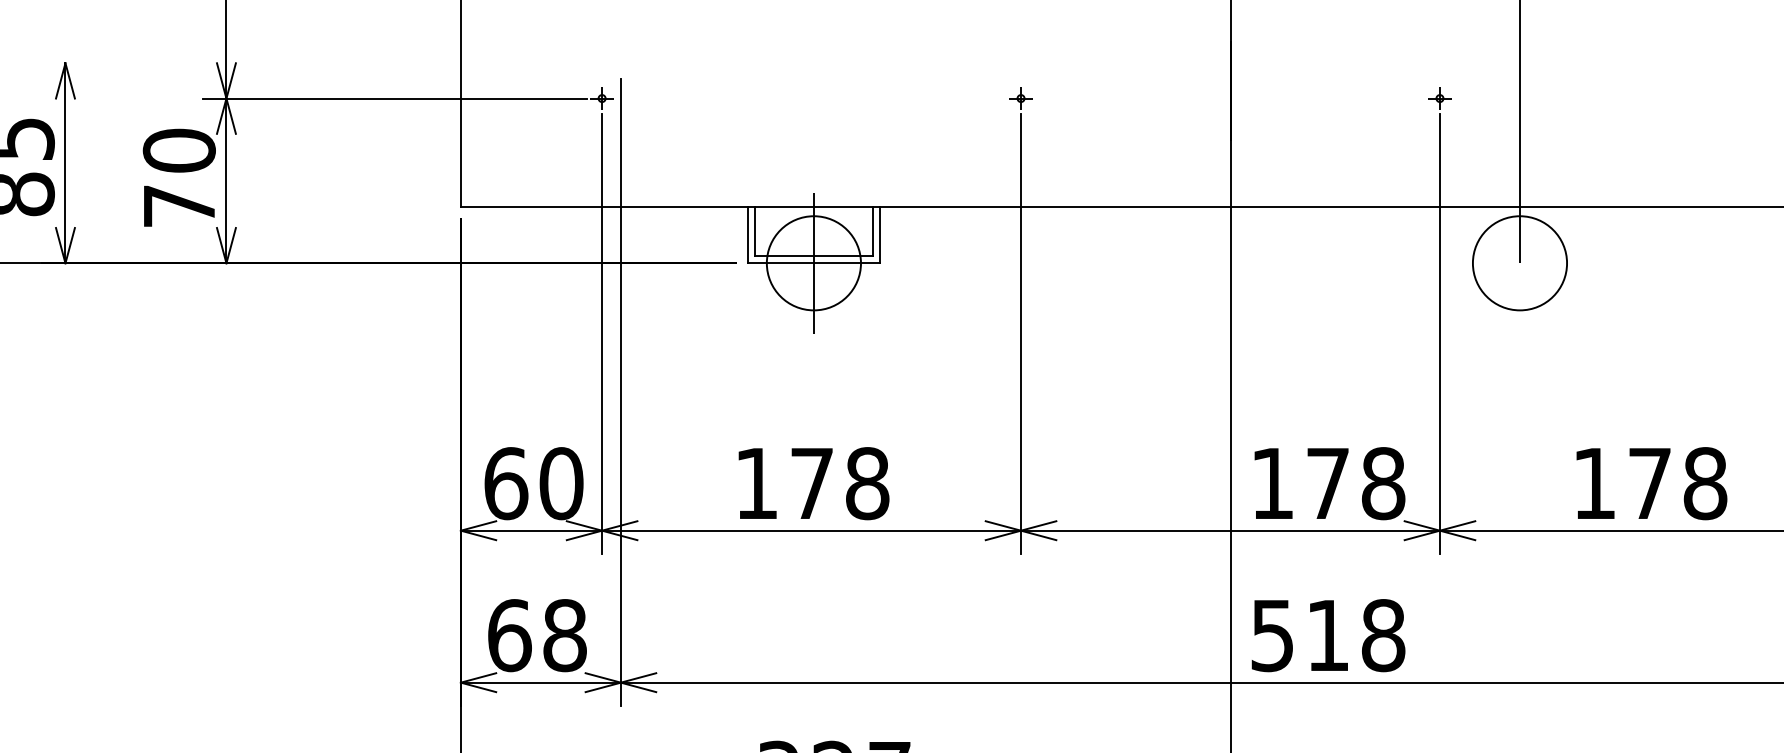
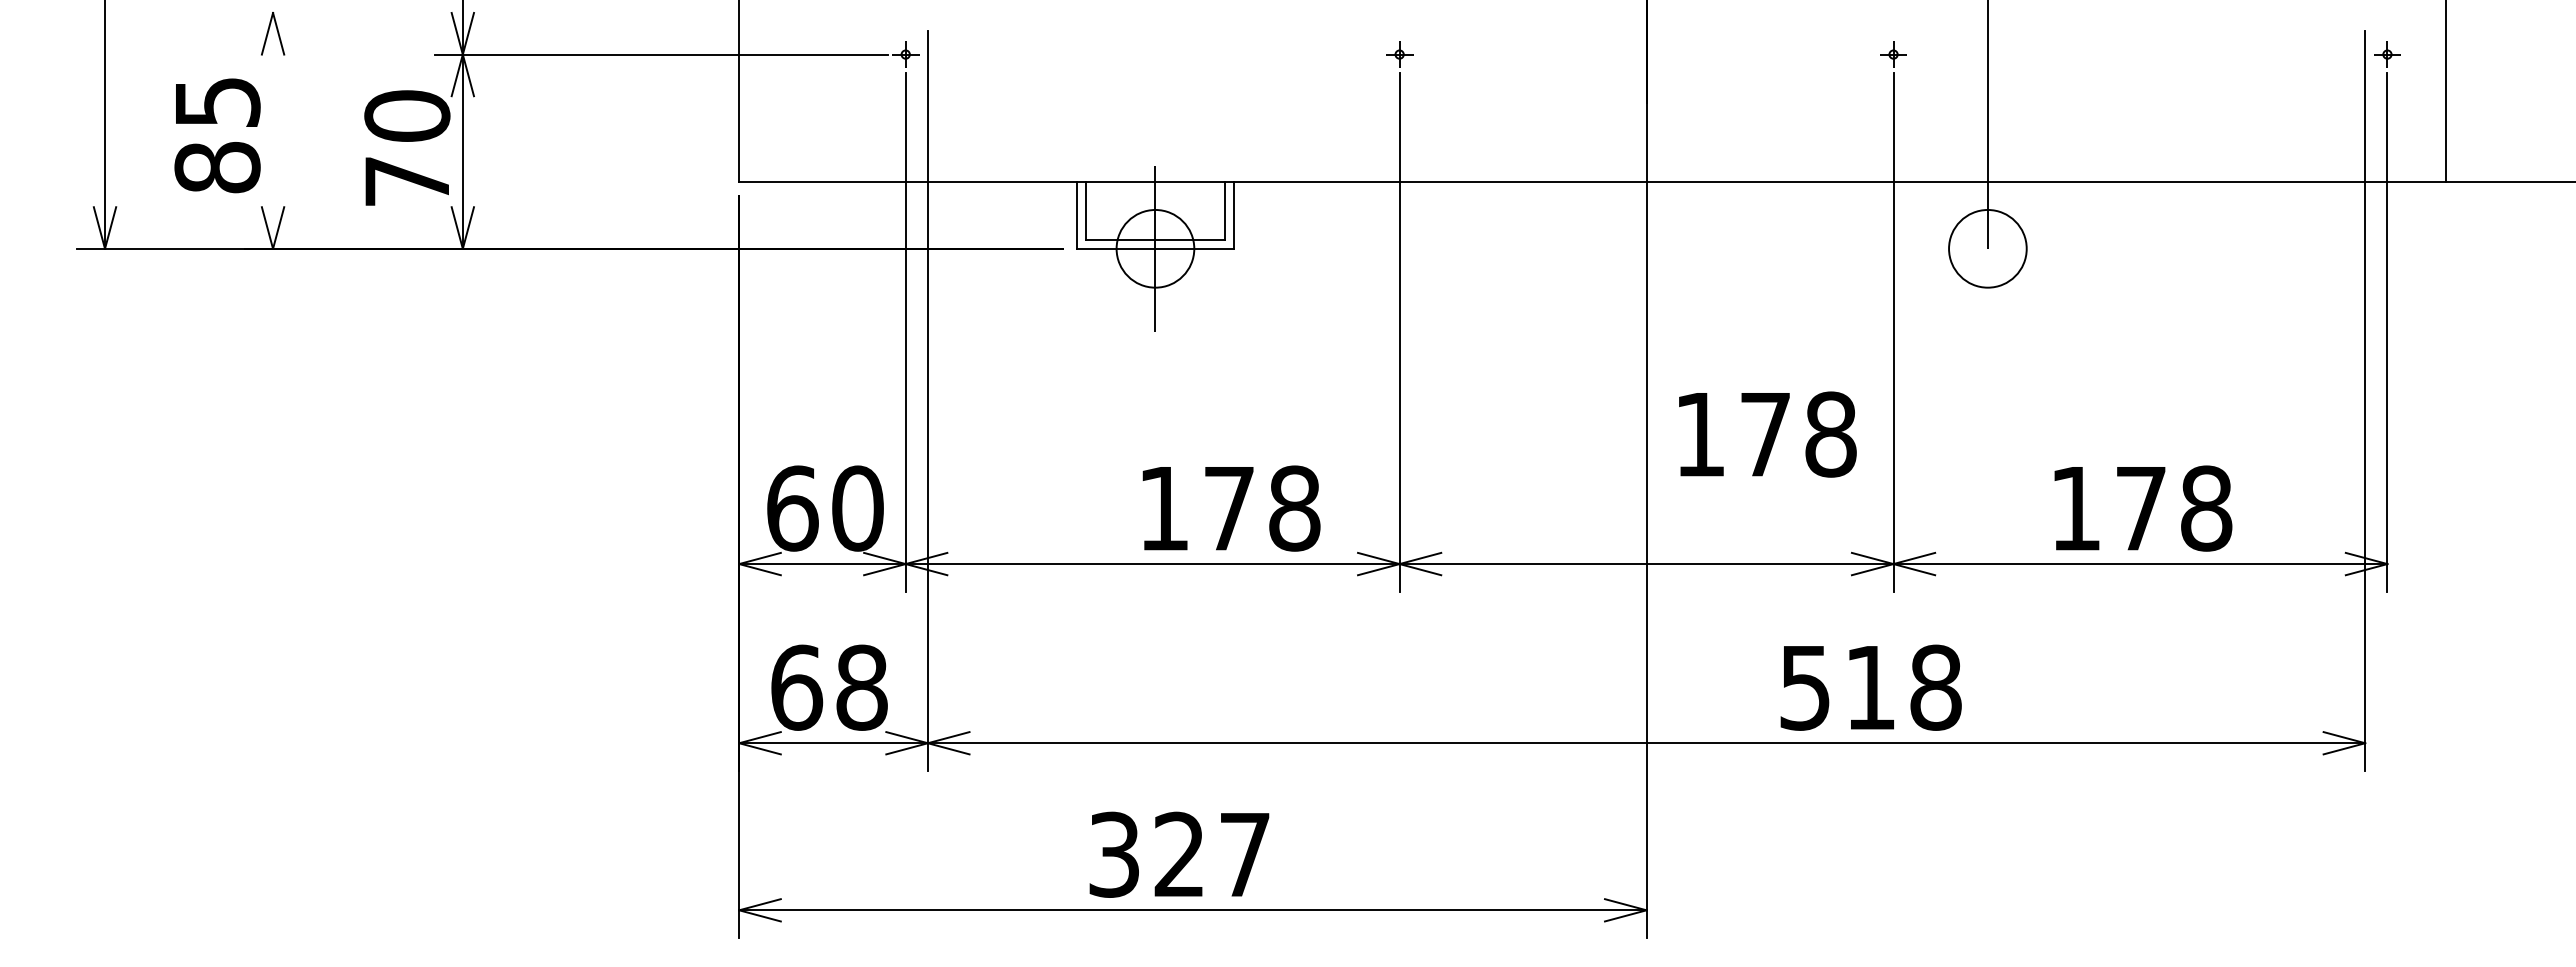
line: (65, 162) -> (273, 130), removed
circle: (813, 263) -> (1154, 248), size x0.7
circle: (1519, 263) -> (1987, 248), size x0.7
text: (813, 483) -> (1231, 508), moved
text: (1329, 483) -> (1767, 434), moved
text: (1327, 635) -> (1870, 687), moved

